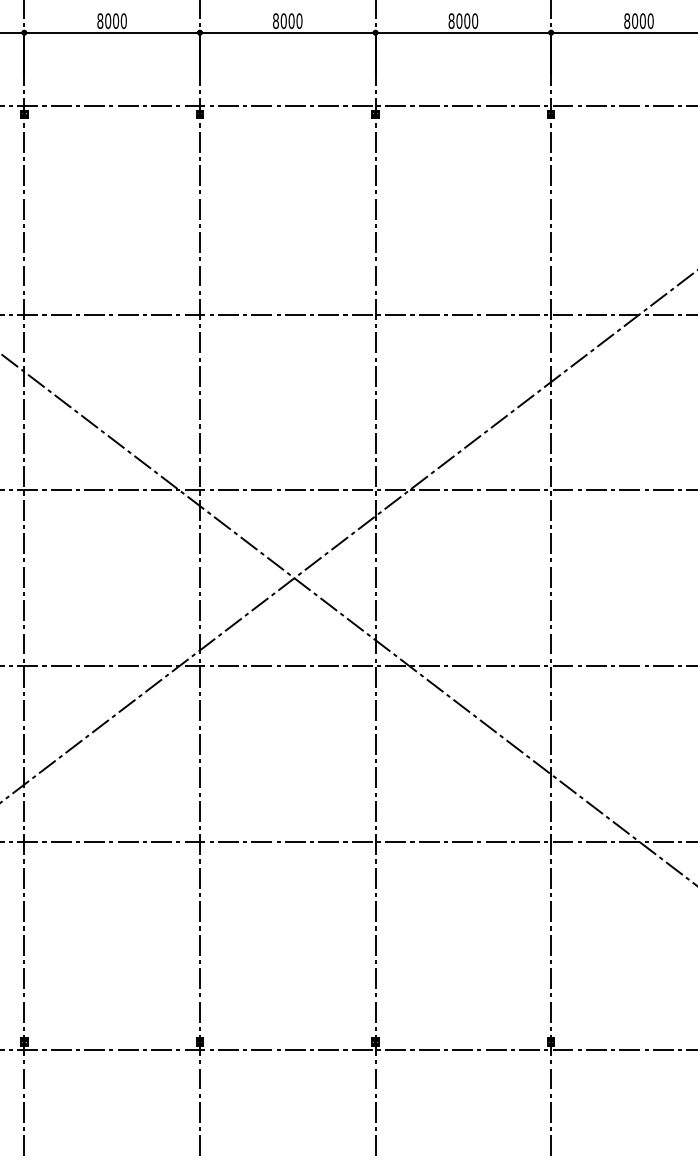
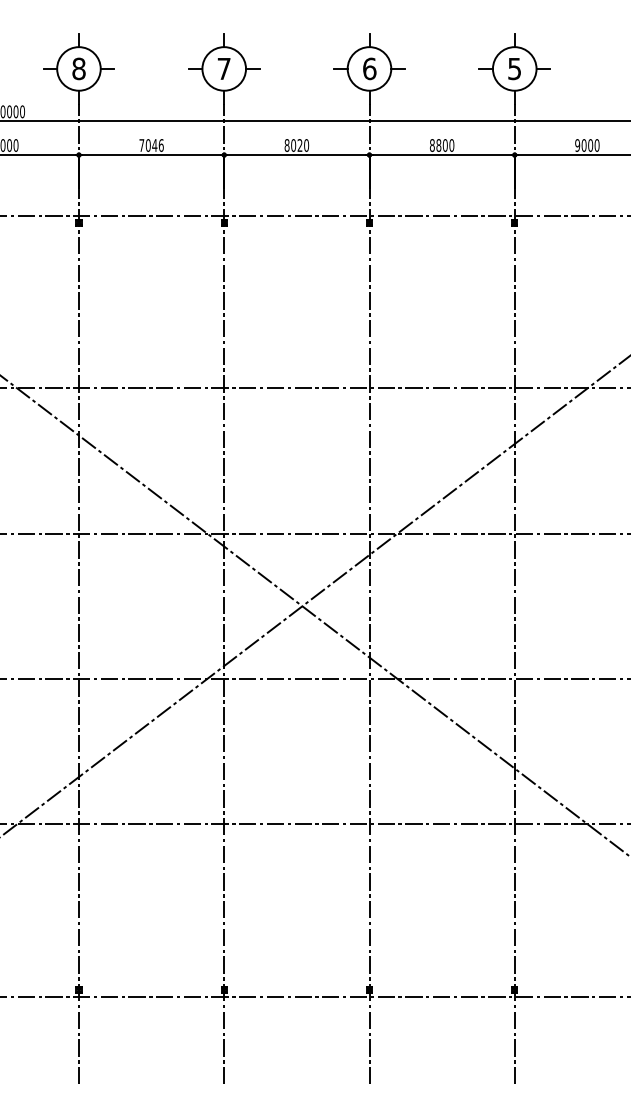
text: (111, 21) -> (151, 145), 8000 -> 7046
text: (290, 21) -> (299, 145), 8000 -> 8020
text: (458, 21) -> (438, 145), 8000 -> 8800
text: (627, 21) -> (577, 145), 8000 -> 9000

